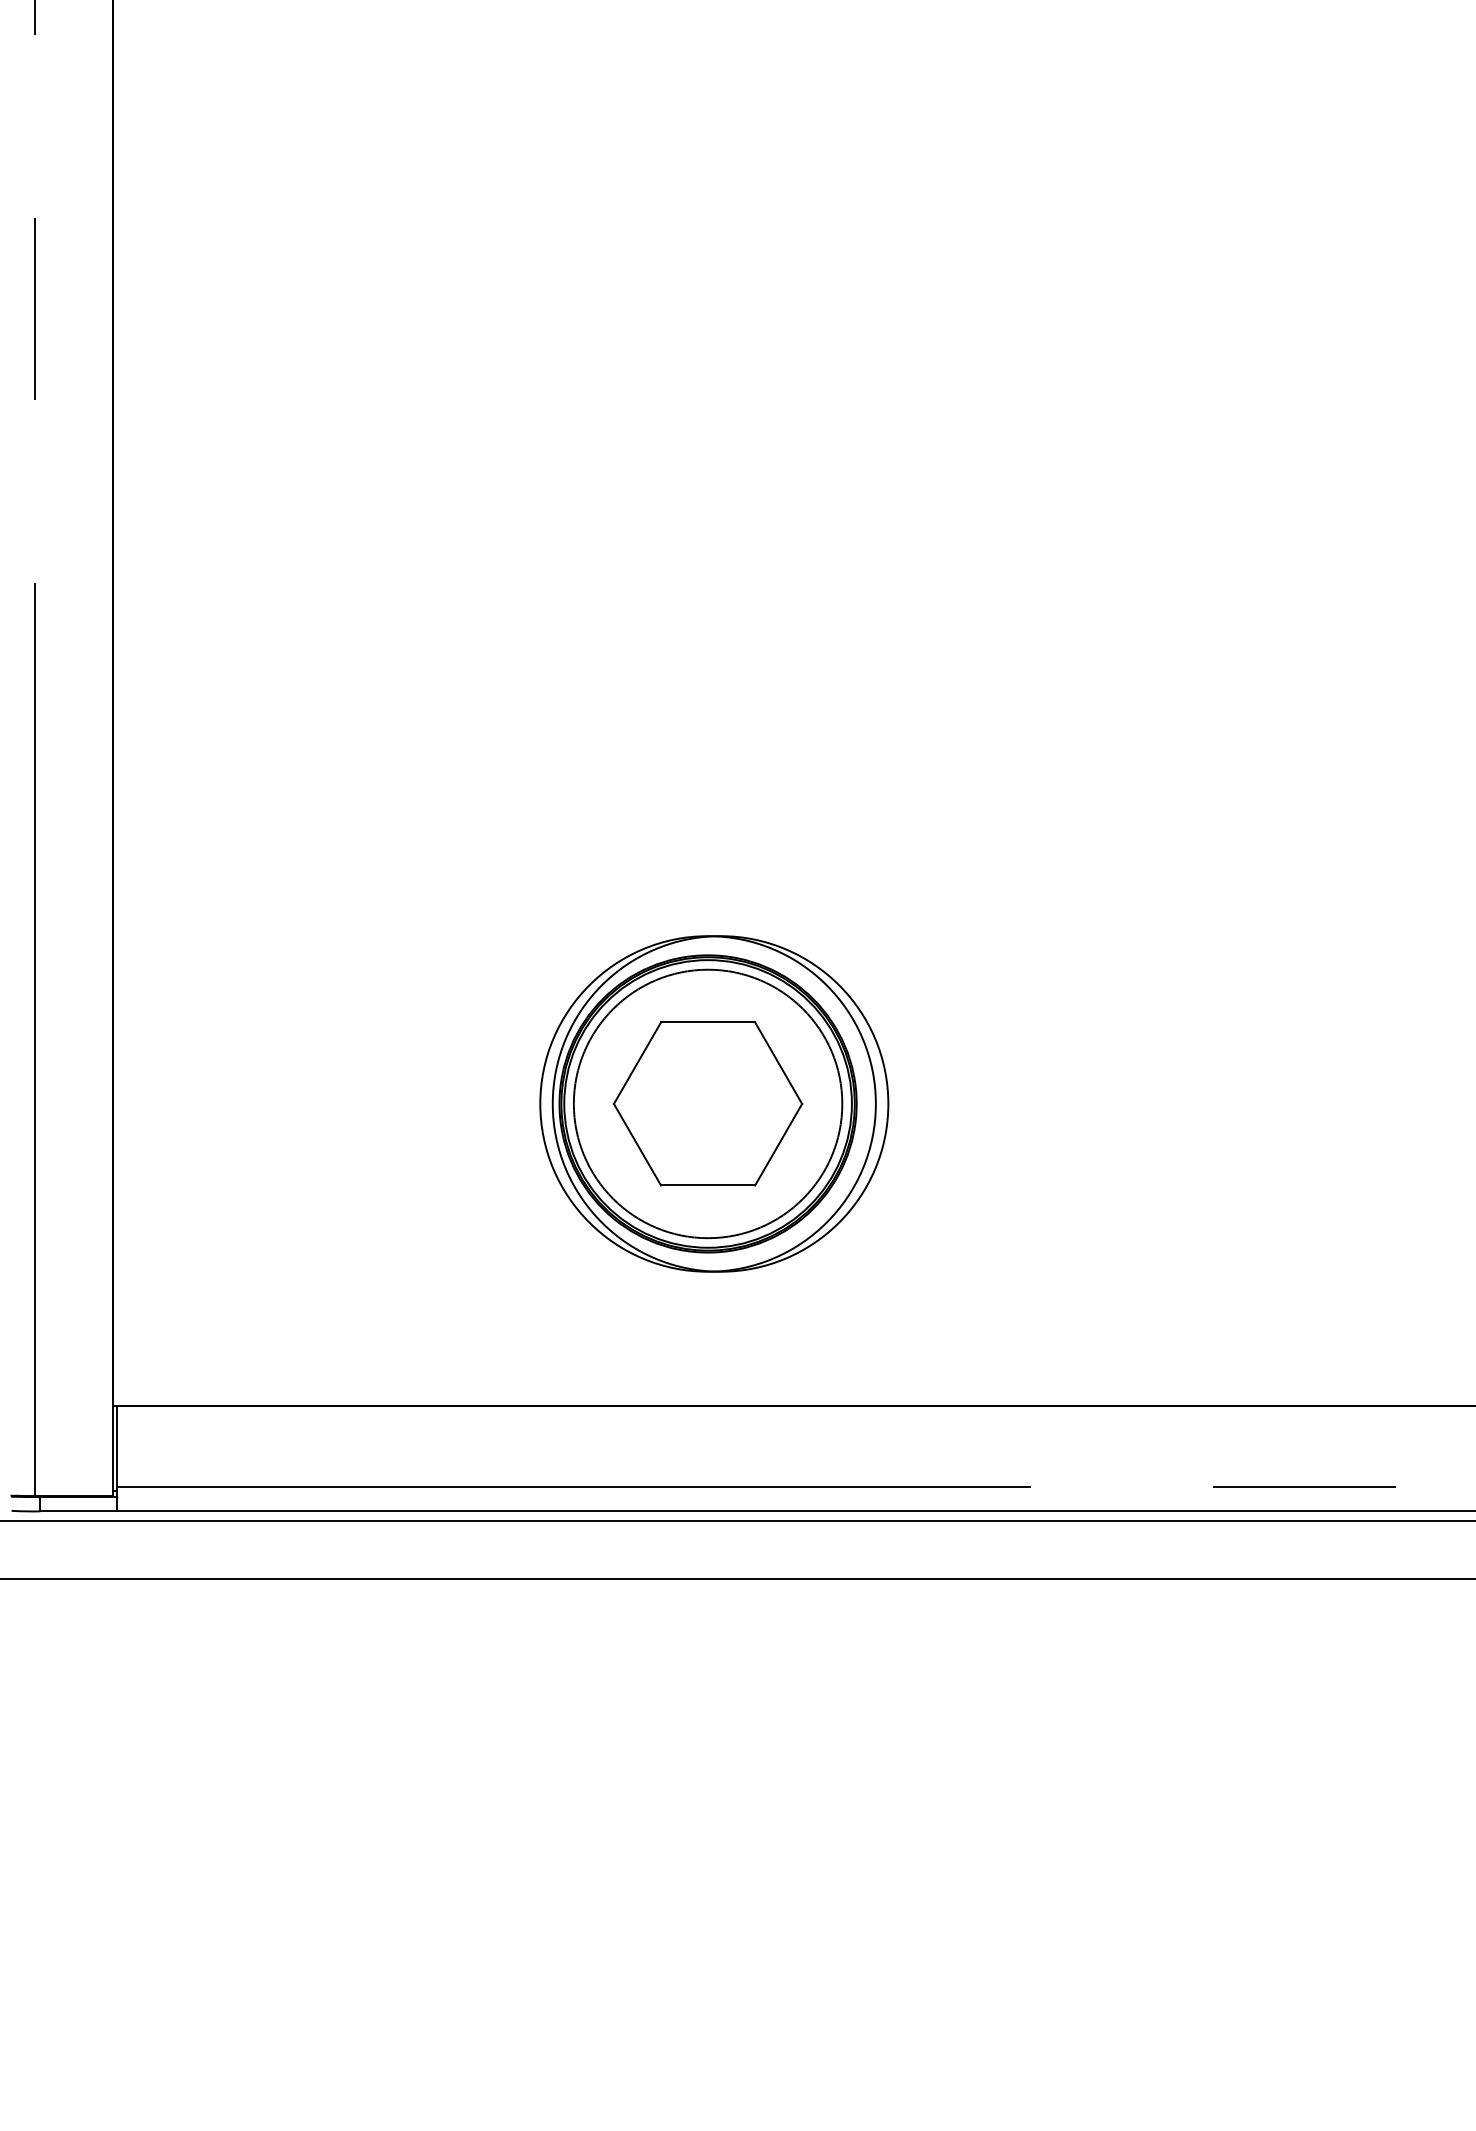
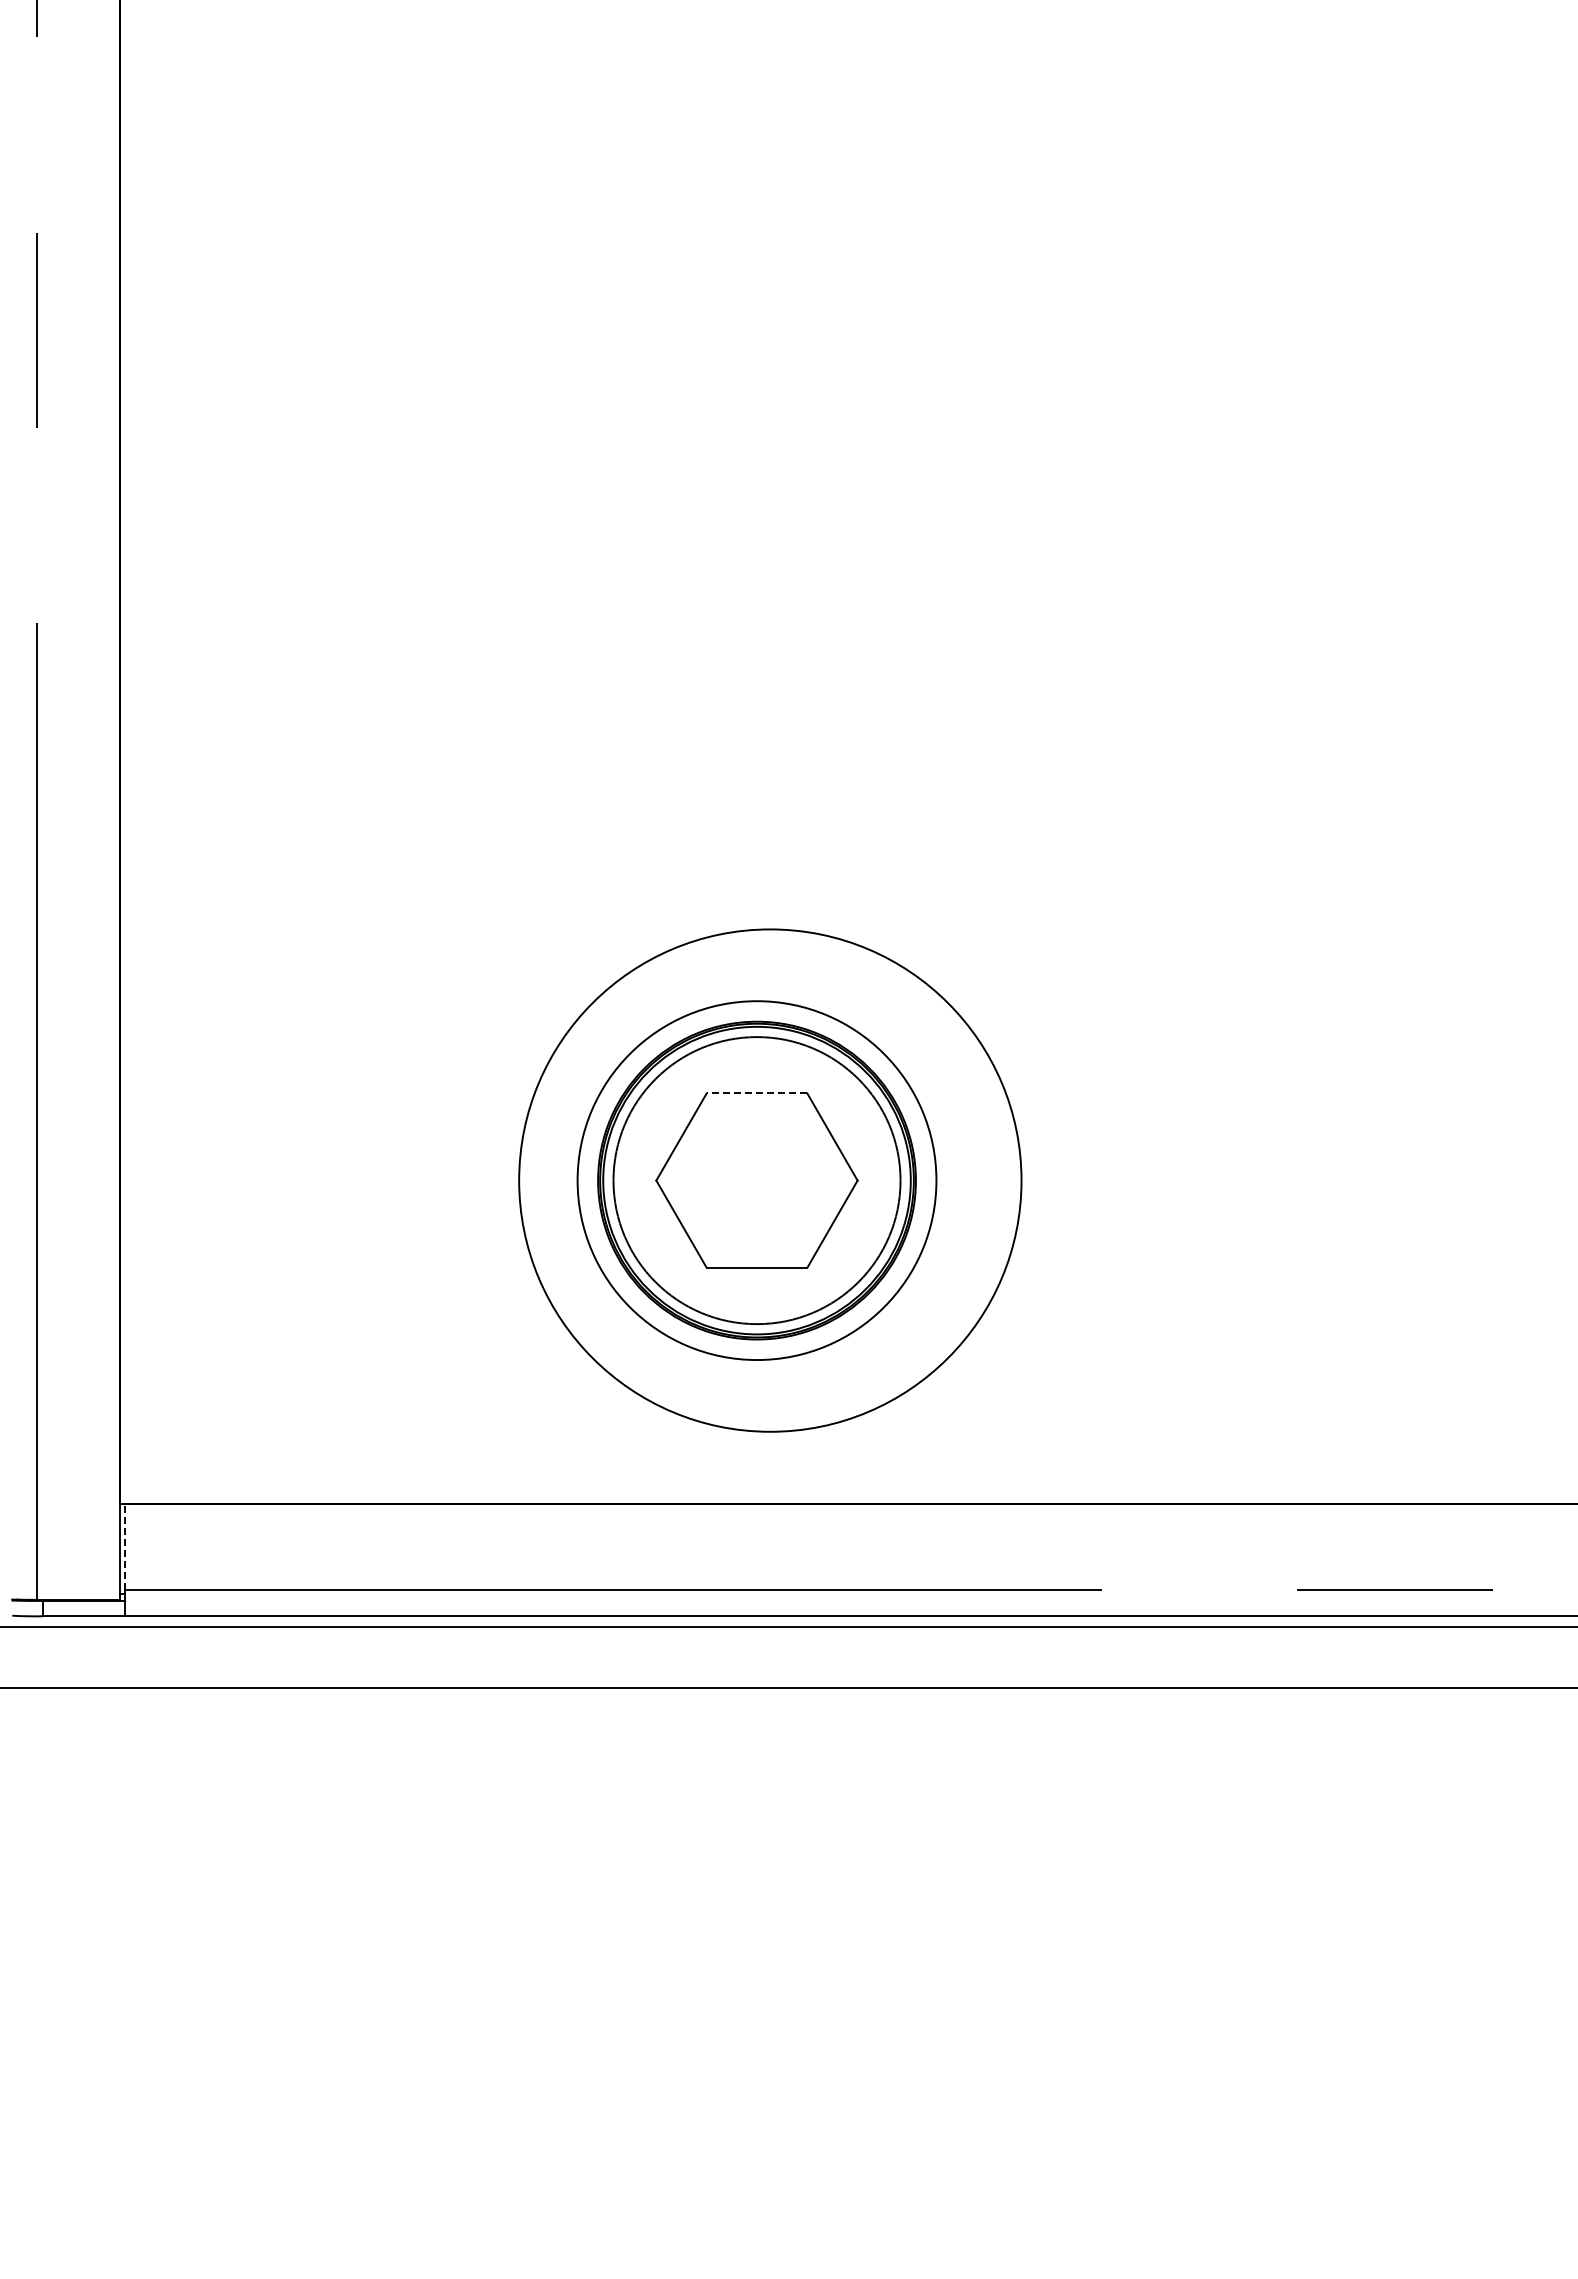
line: (707, 1022) -> (756, 1093), solid -> dashed
circle: (719, 1103) -> (769, 1180), size x1.4
line: (117, 1446) -> (125, 1546), solid -> dashed

